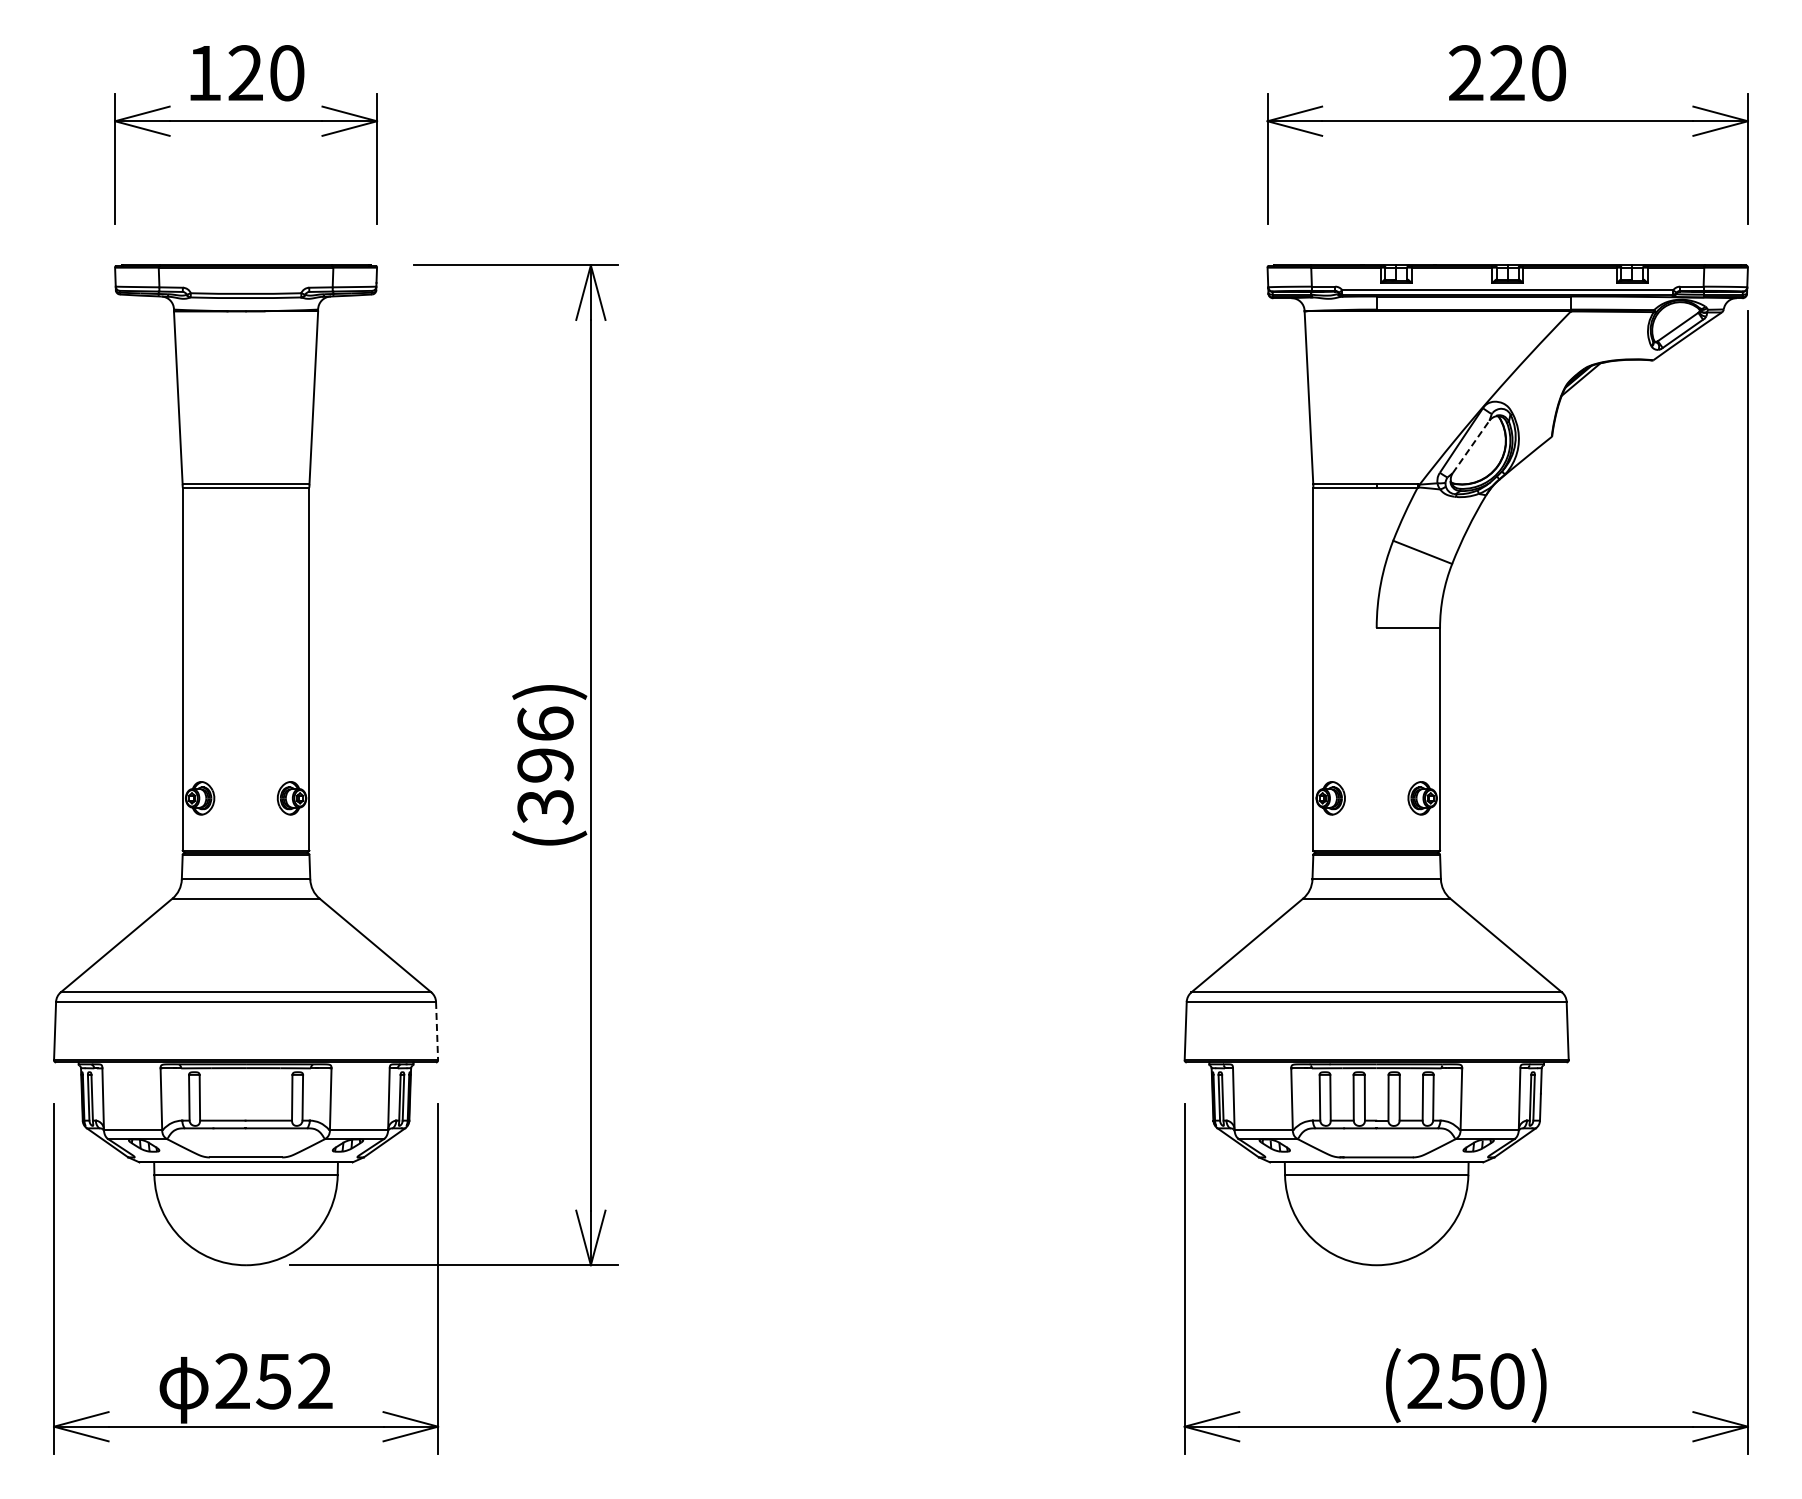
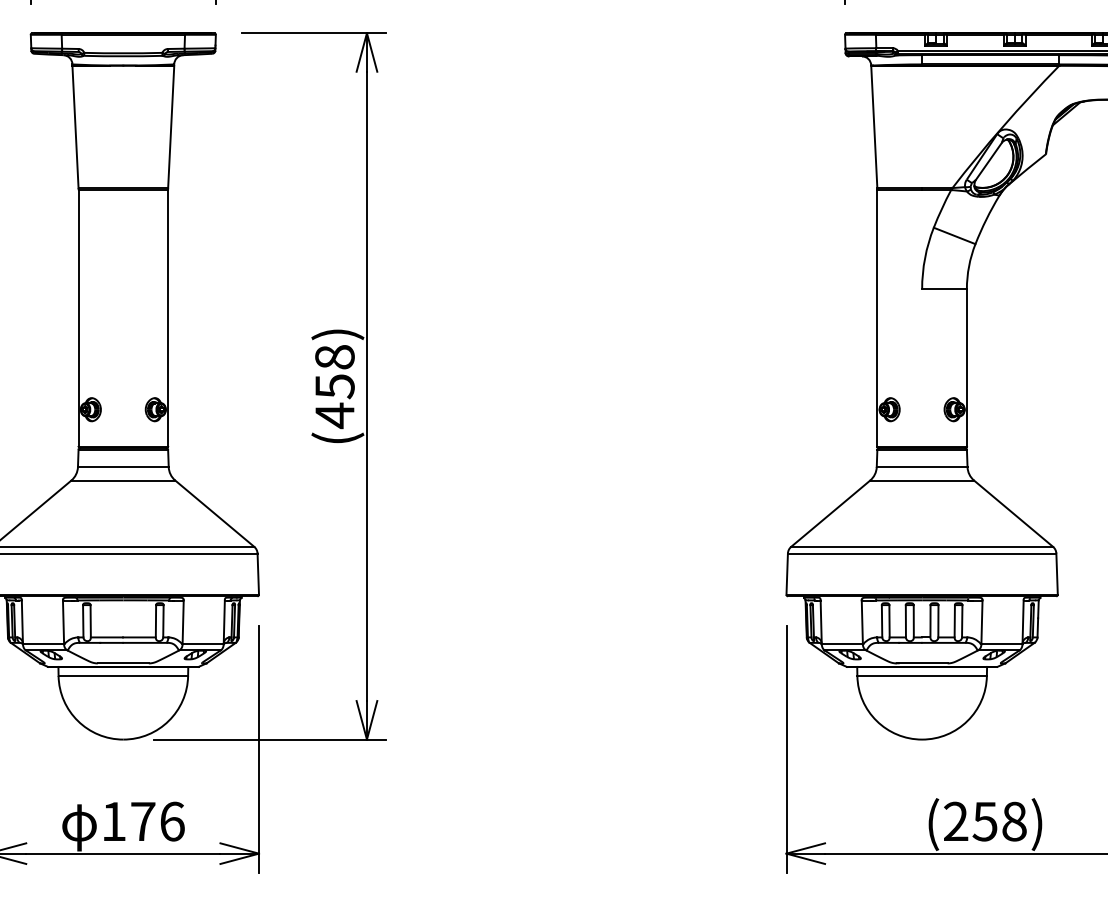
line: (1471, 446) -> (989, 161), dashed -> solid
text: (545, 765) -> (334, 386), (396) -> (458)
line: (437, 1031) -> (258, 574), dashed -> solid
text: (274, 1381) -> (143, 821), 252 -> 176
text: (1507, 1381) -> (1014, 821), (250) -> (258)

